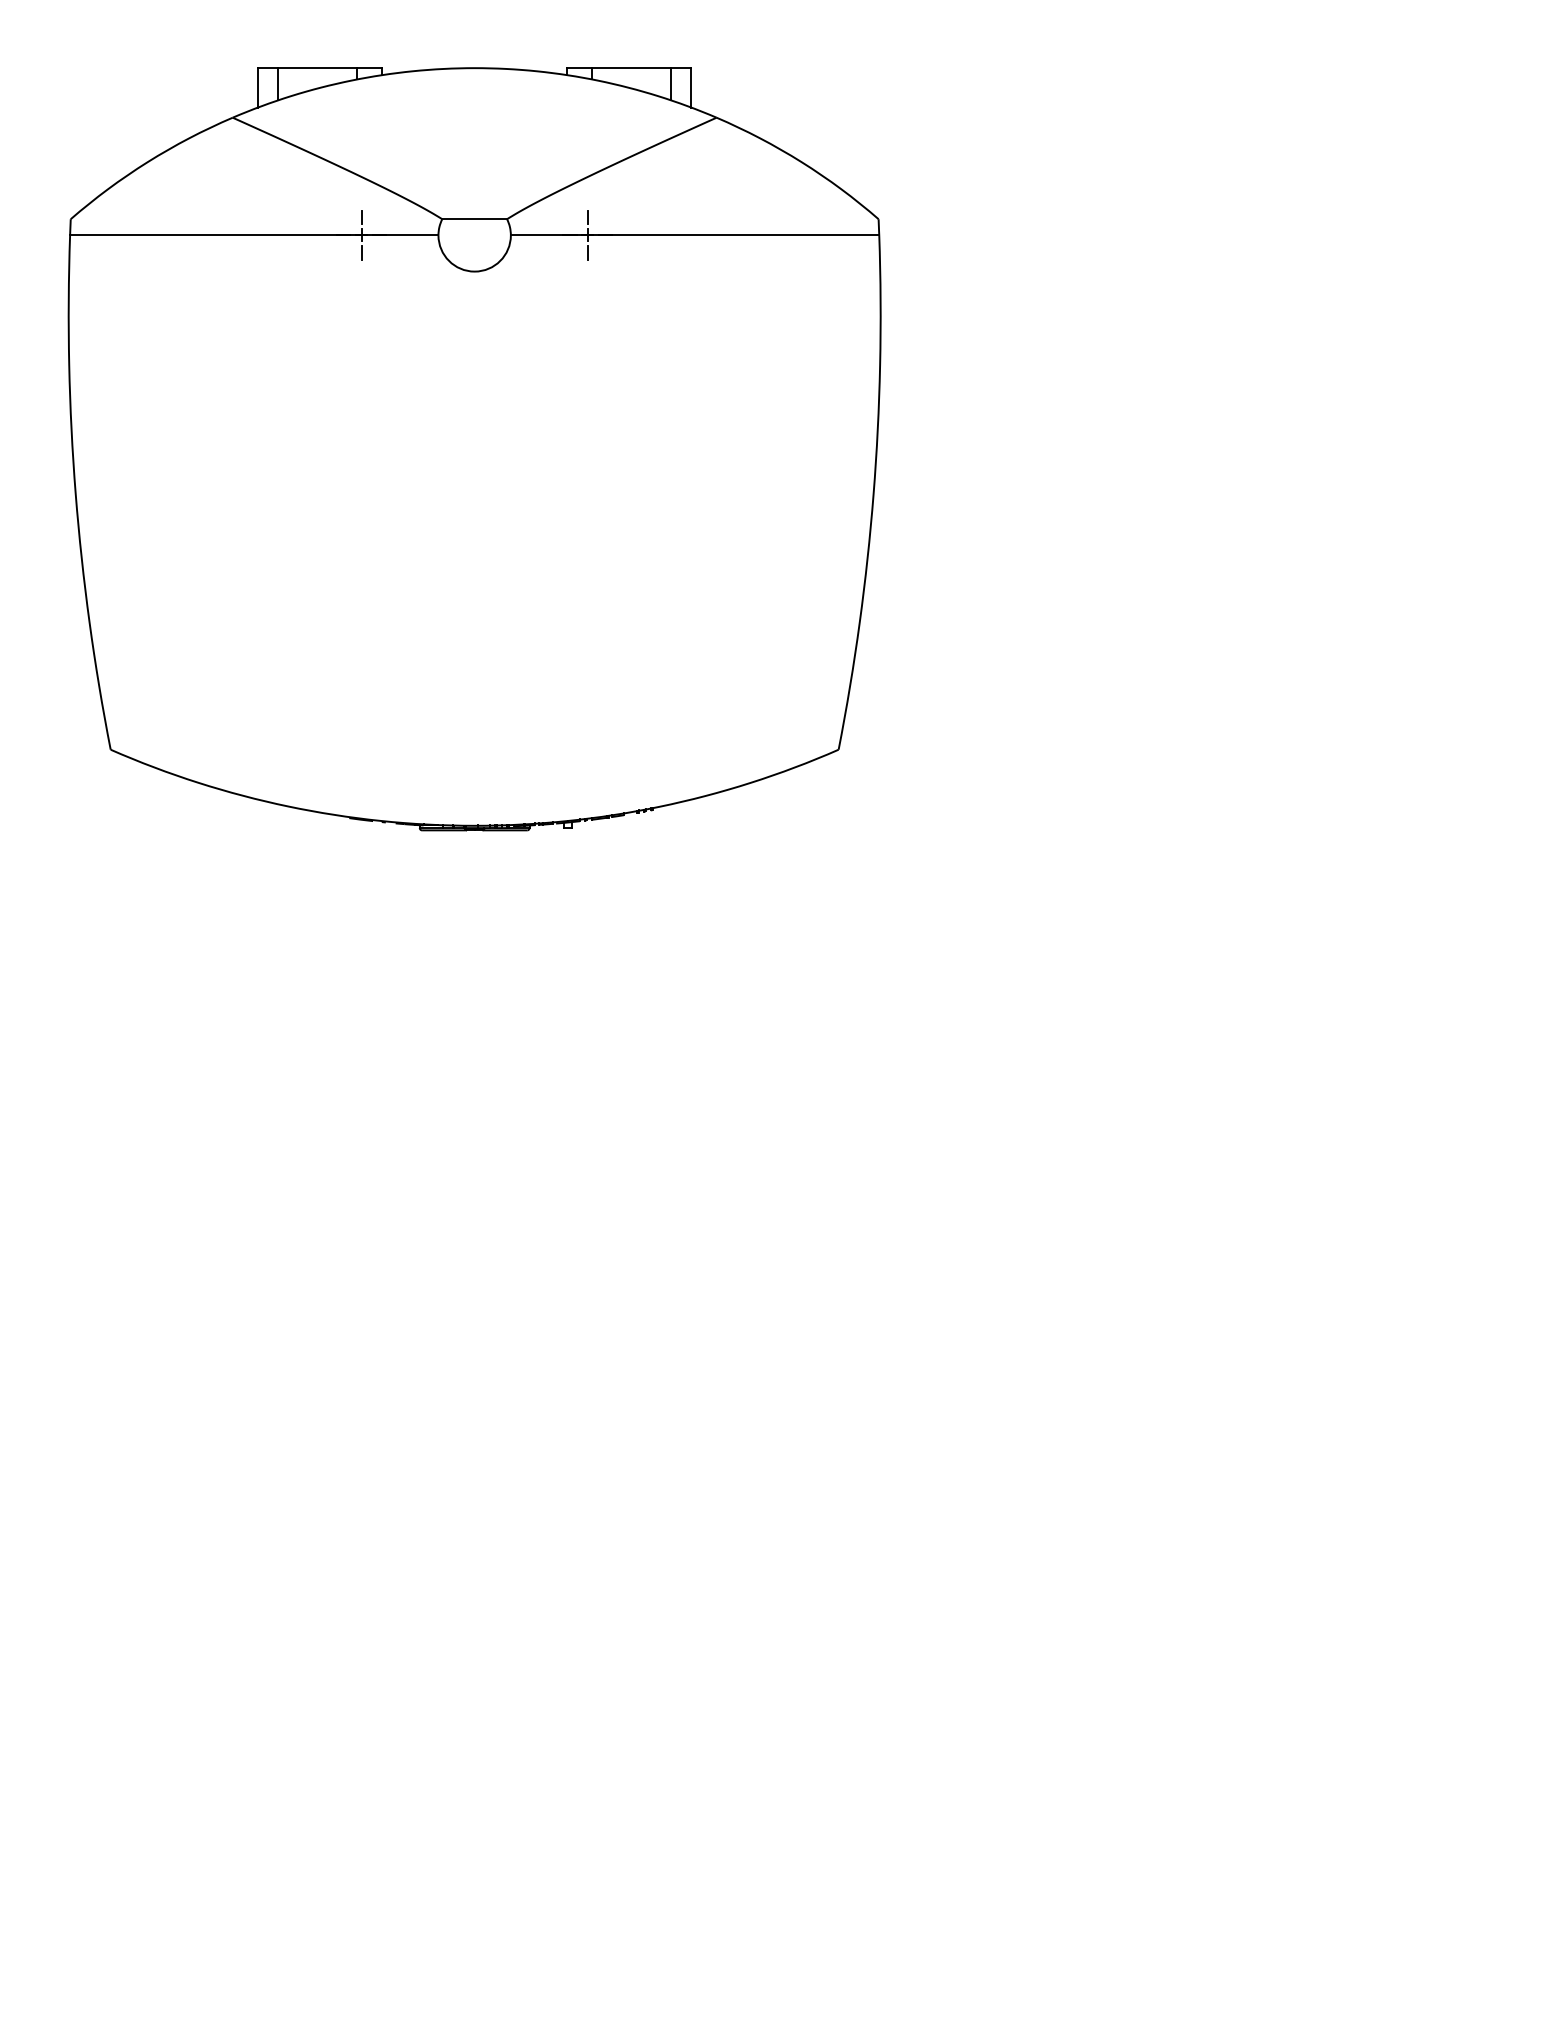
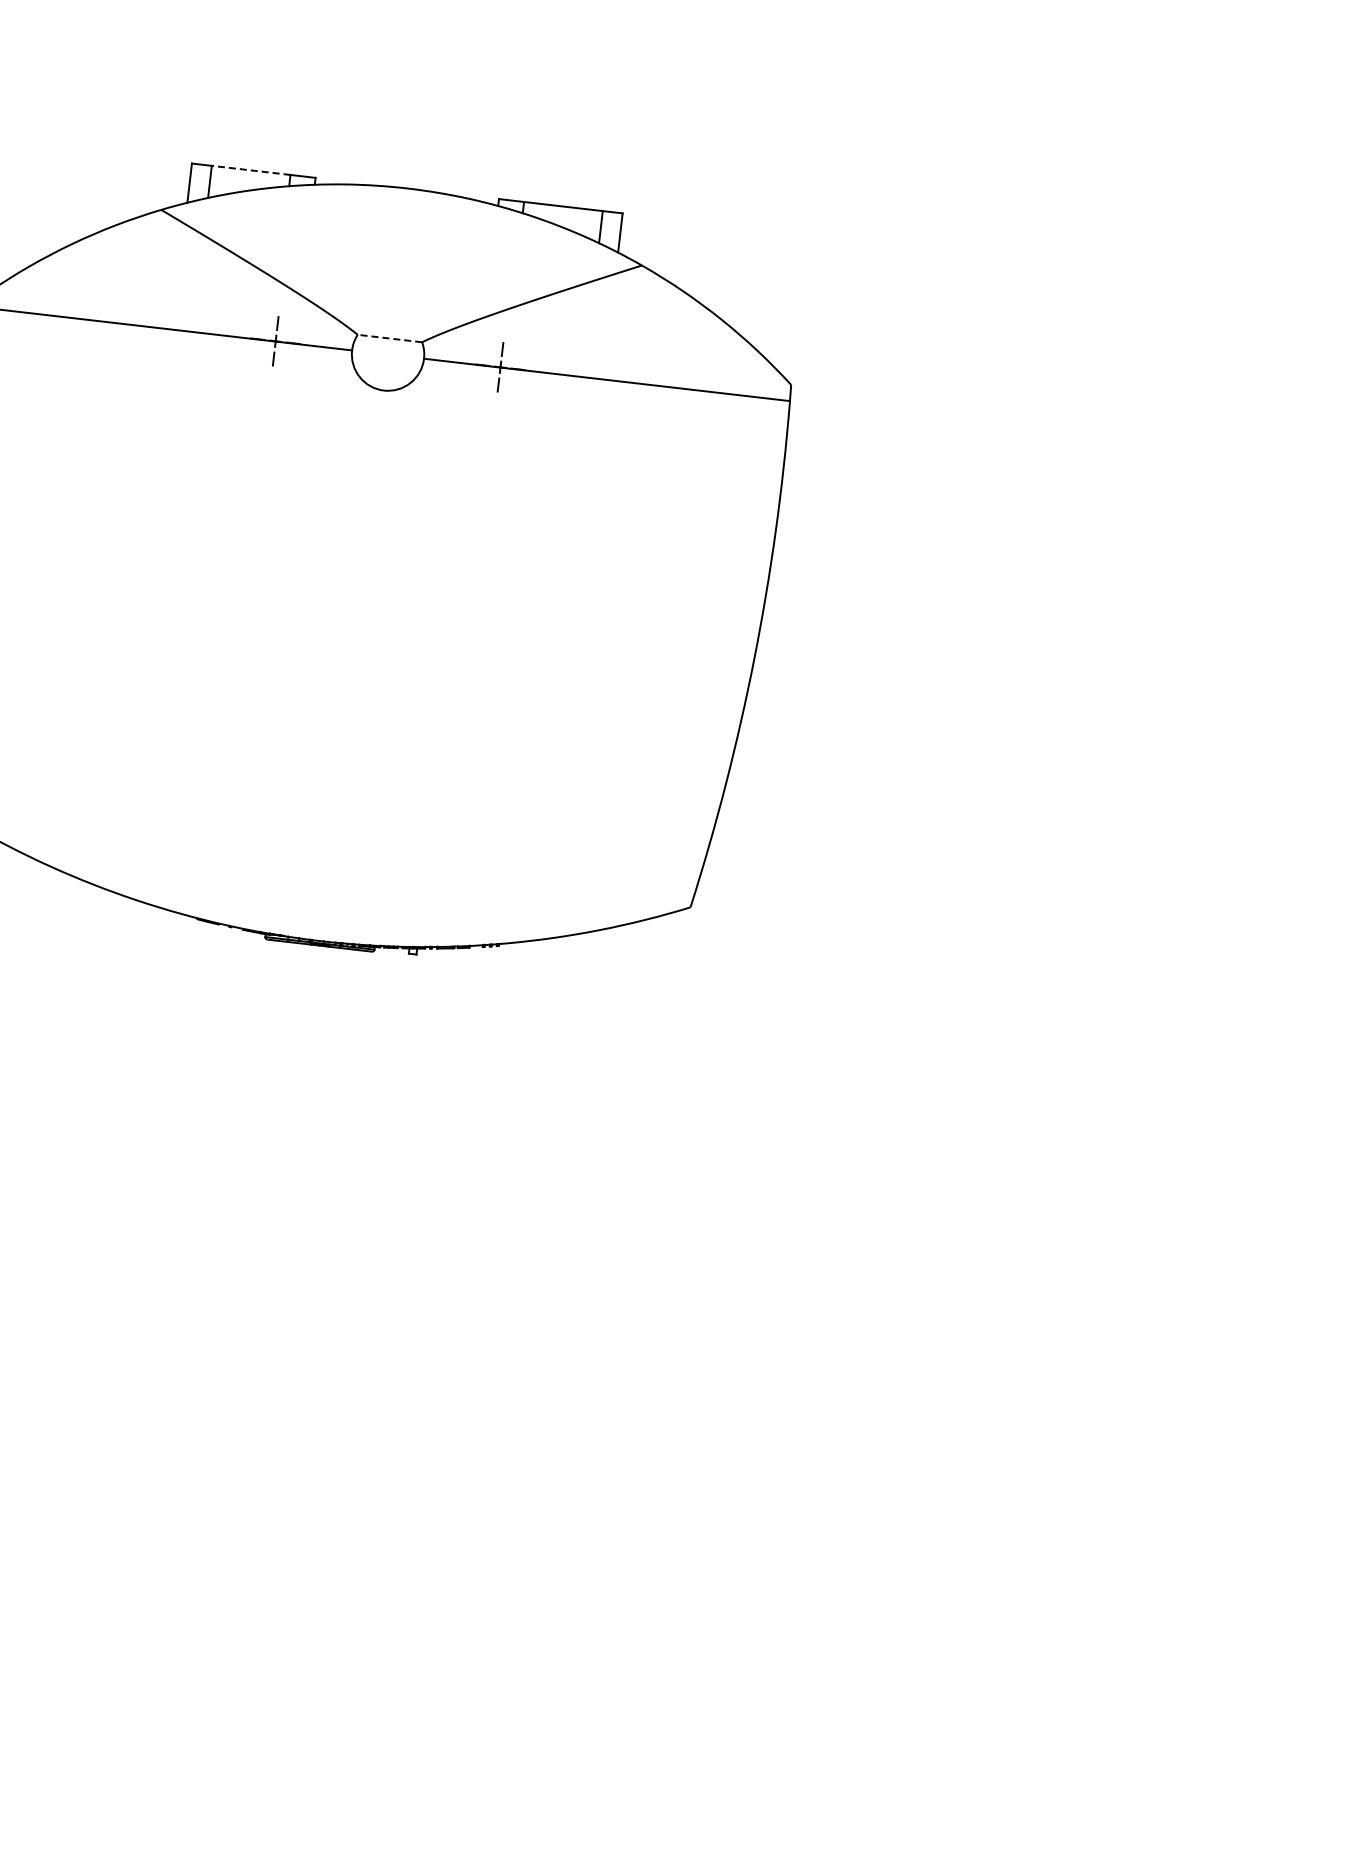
line: (317, 68) -> (251, 170), solid -> dashed
line: (474, 219) -> (389, 338), solid -> dashed

